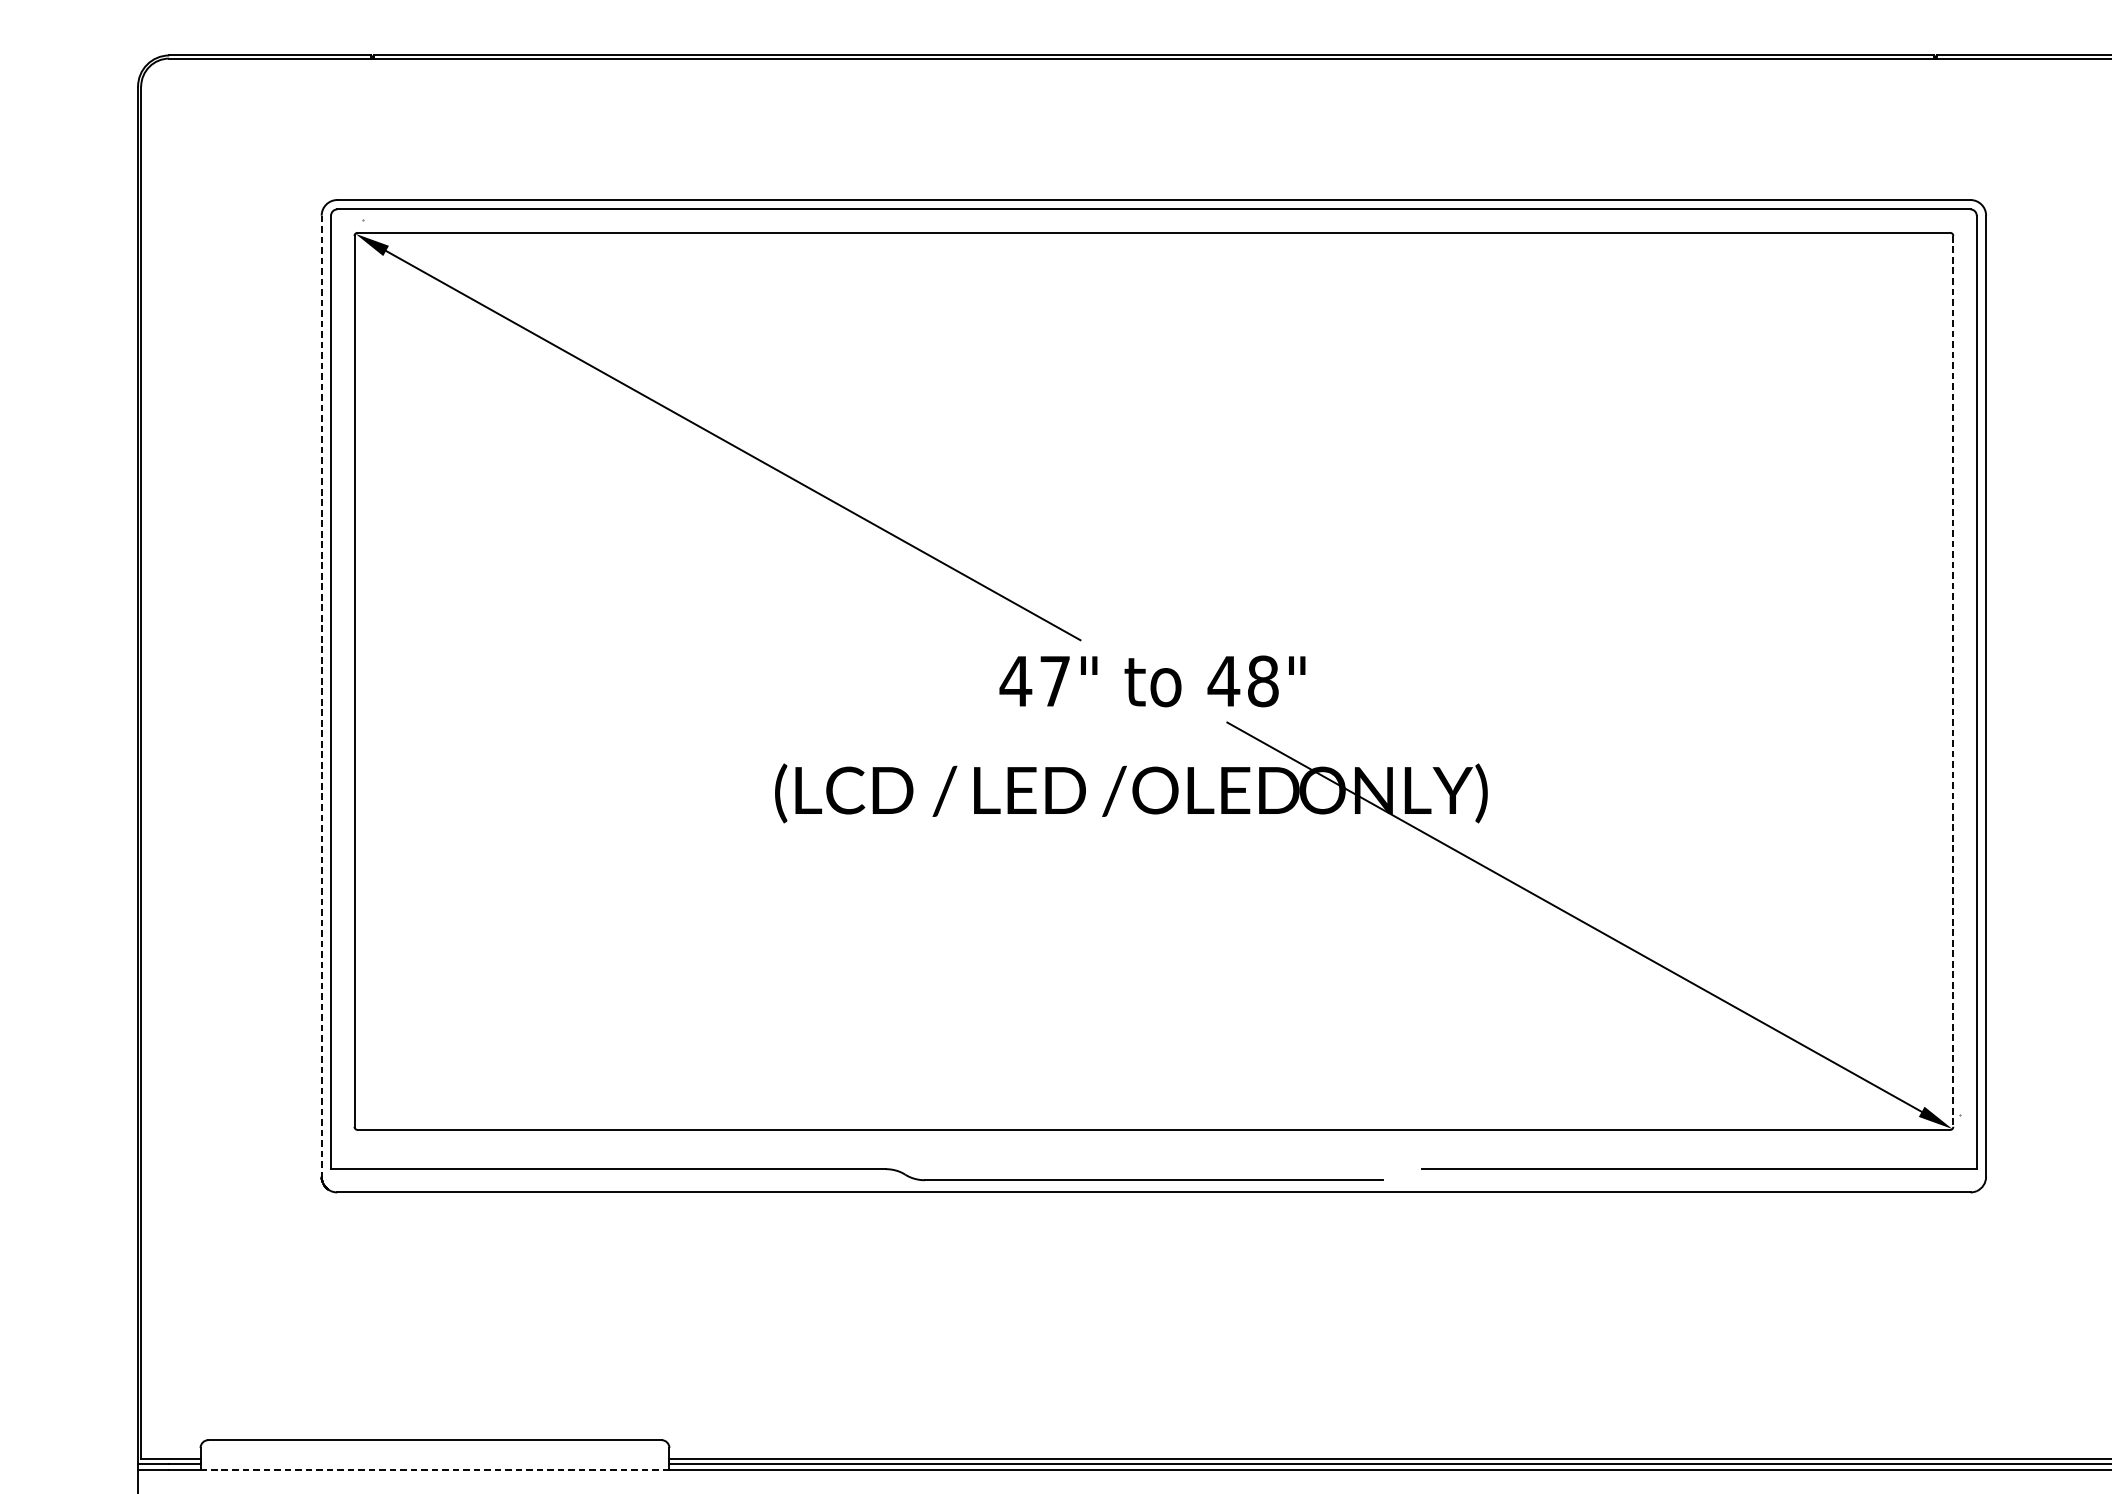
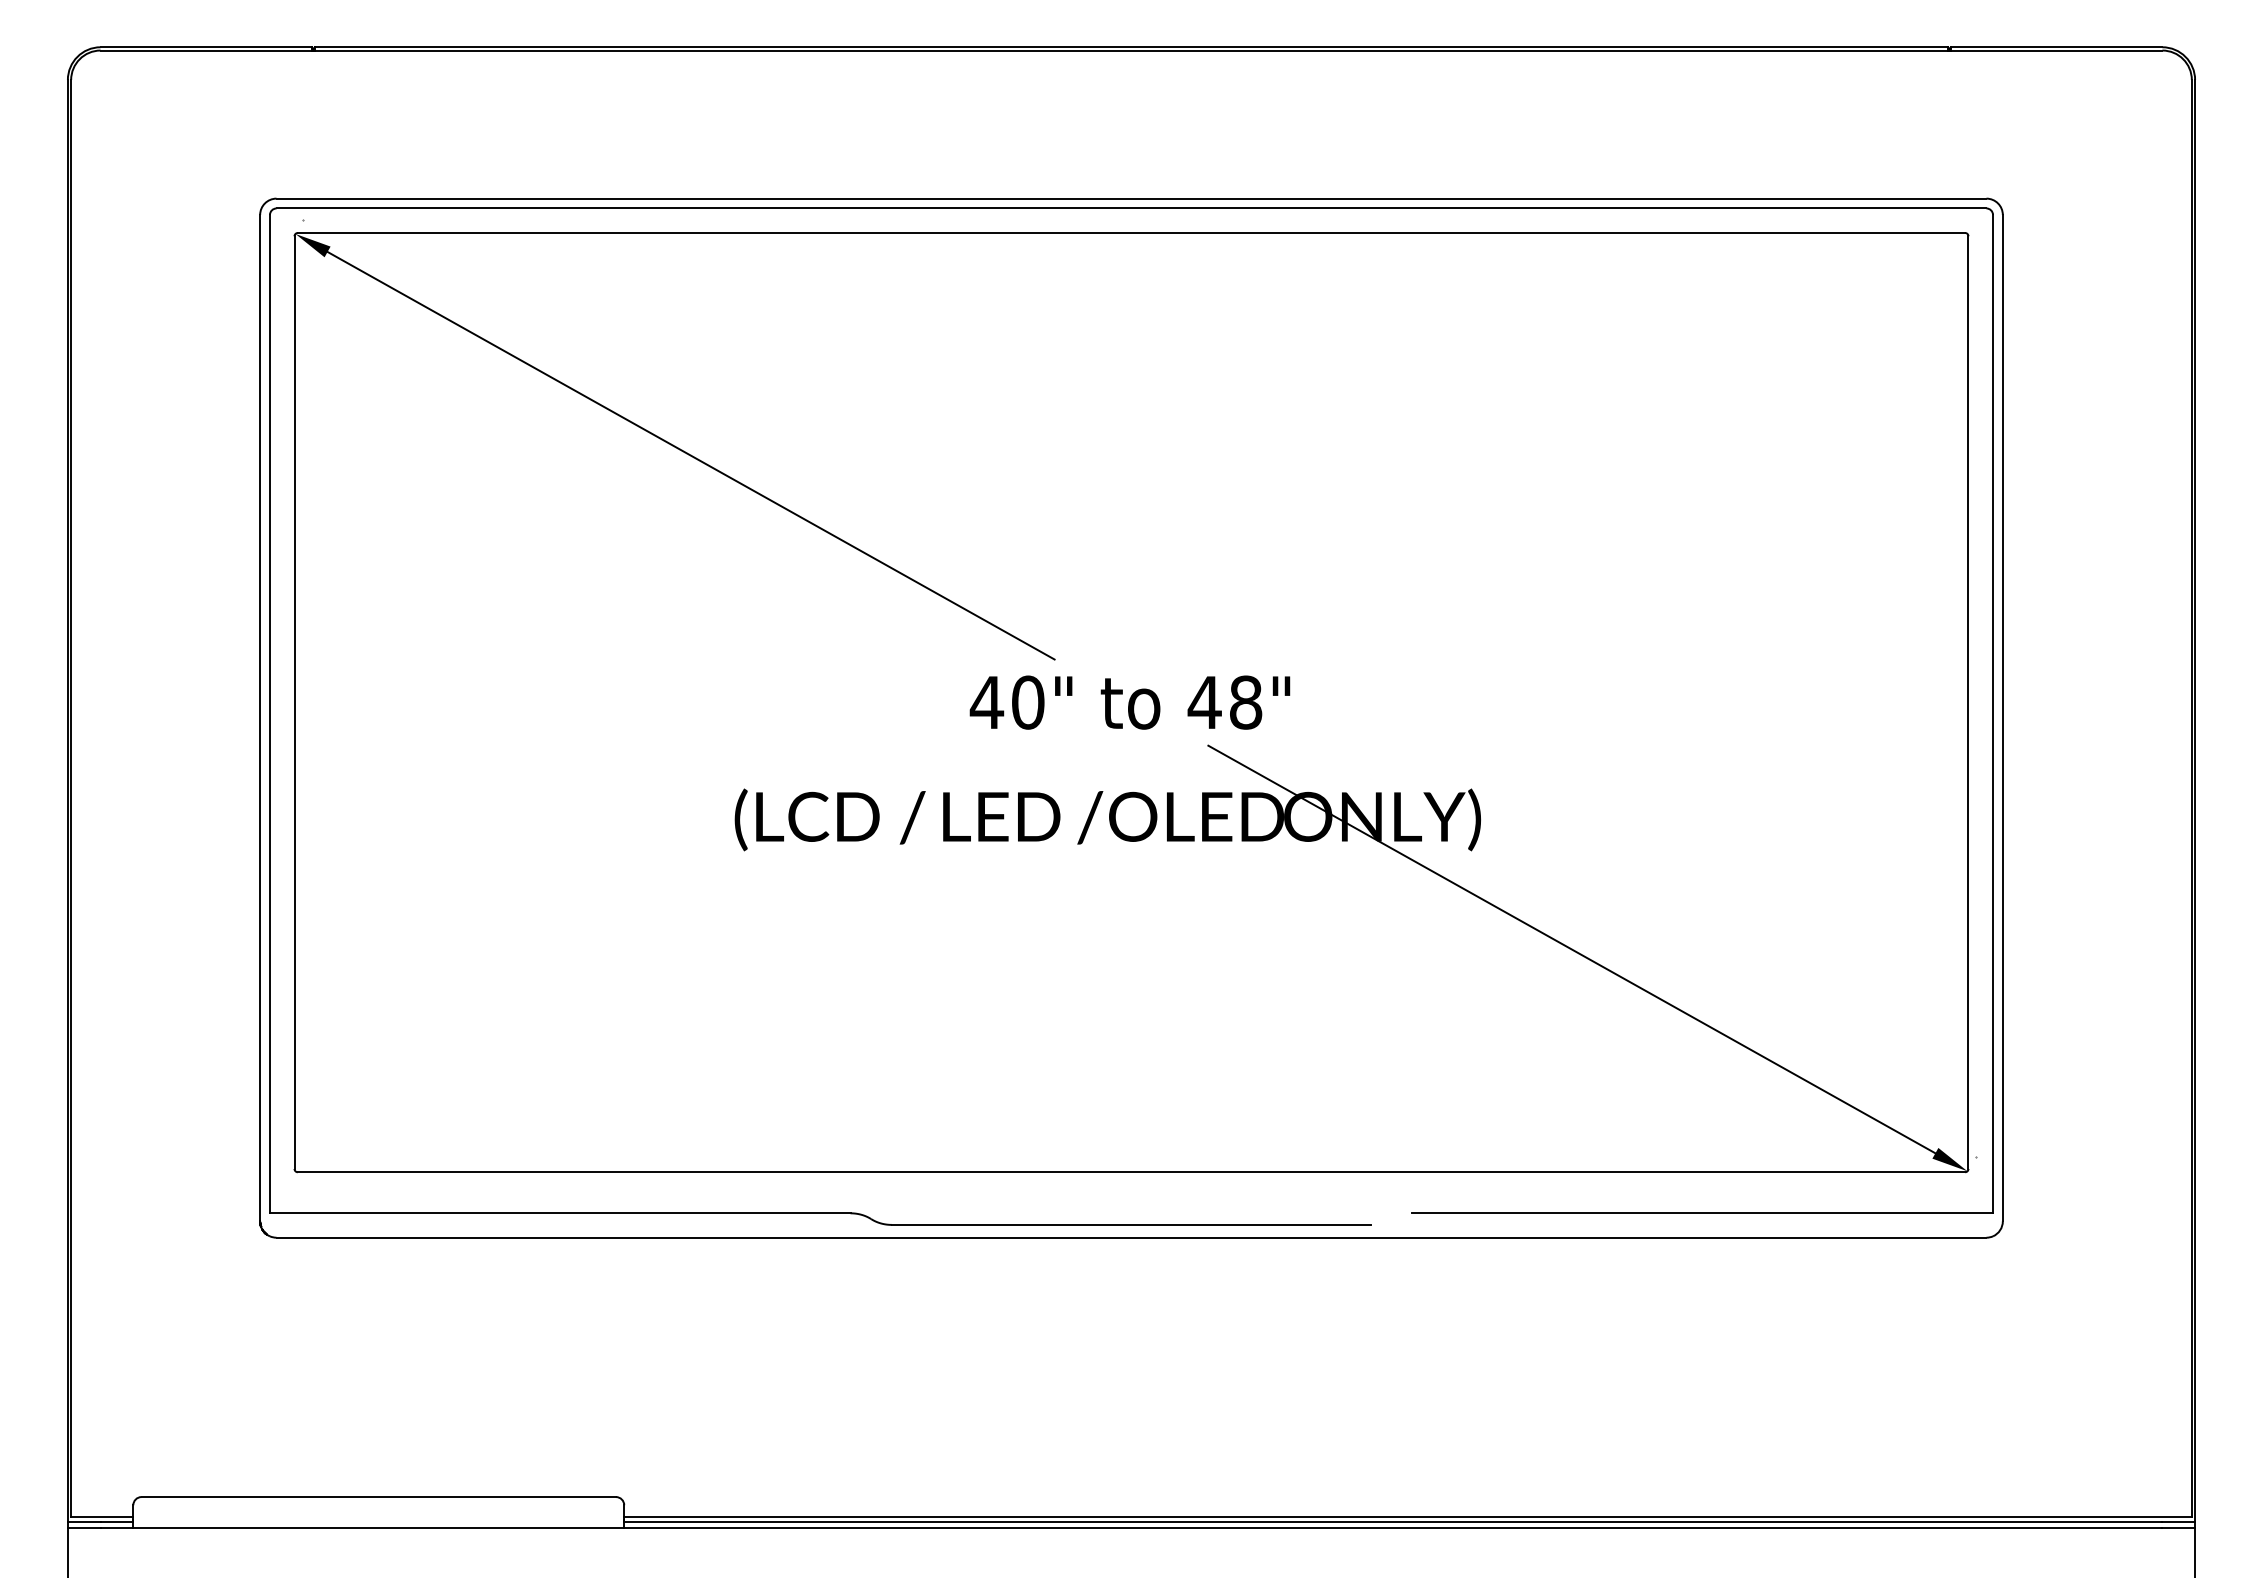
text: (1055, 681) -> (1028, 702), 47" -> 40"
line: (1953, 682) -> (1968, 703), dashed -> solid
line: (322, 696) -> (260, 718), dashed -> solid
line: (434, 1470) -> (378, 1528), dashed -> solid

